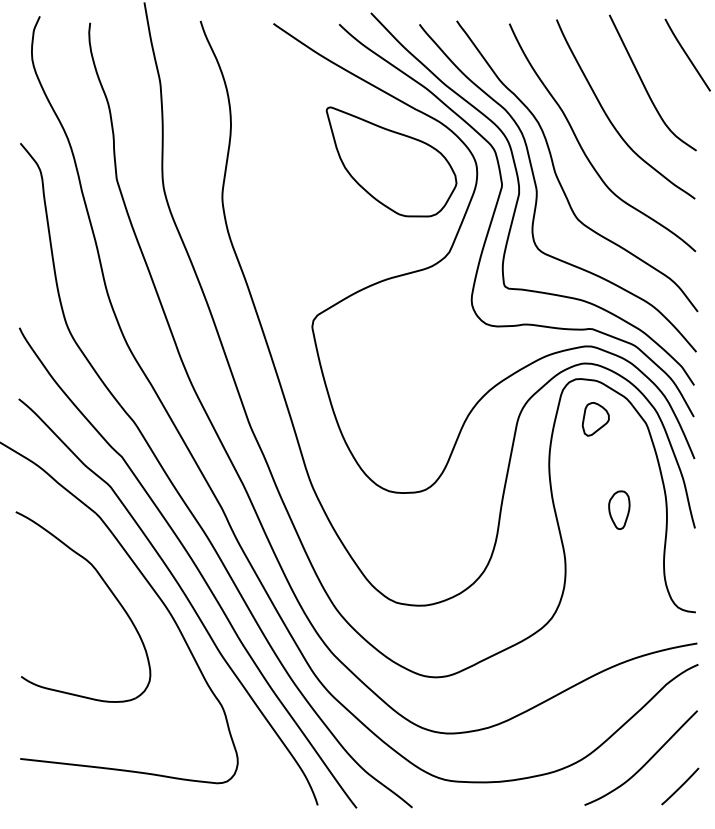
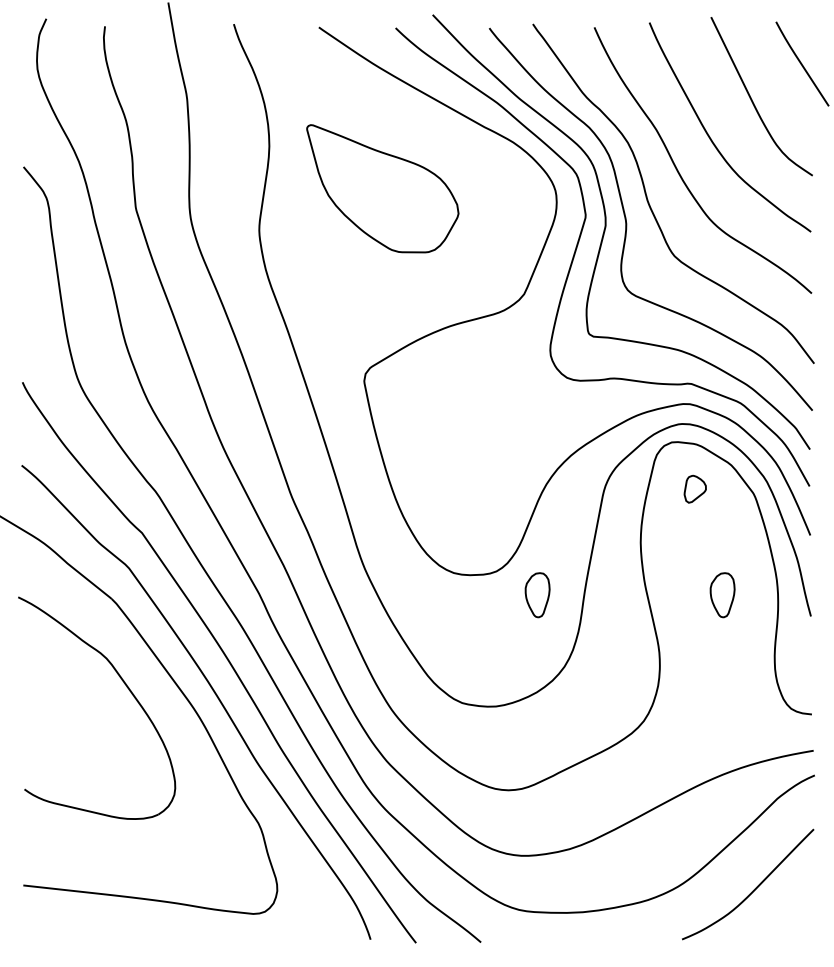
part: (391, 161) -> (382, 188), moved
part: (596, 419) -> (695, 489), size x0.7
part: (460, 510) -> (537, 595), added
line: (680, 786) -> (793, 917), removed

